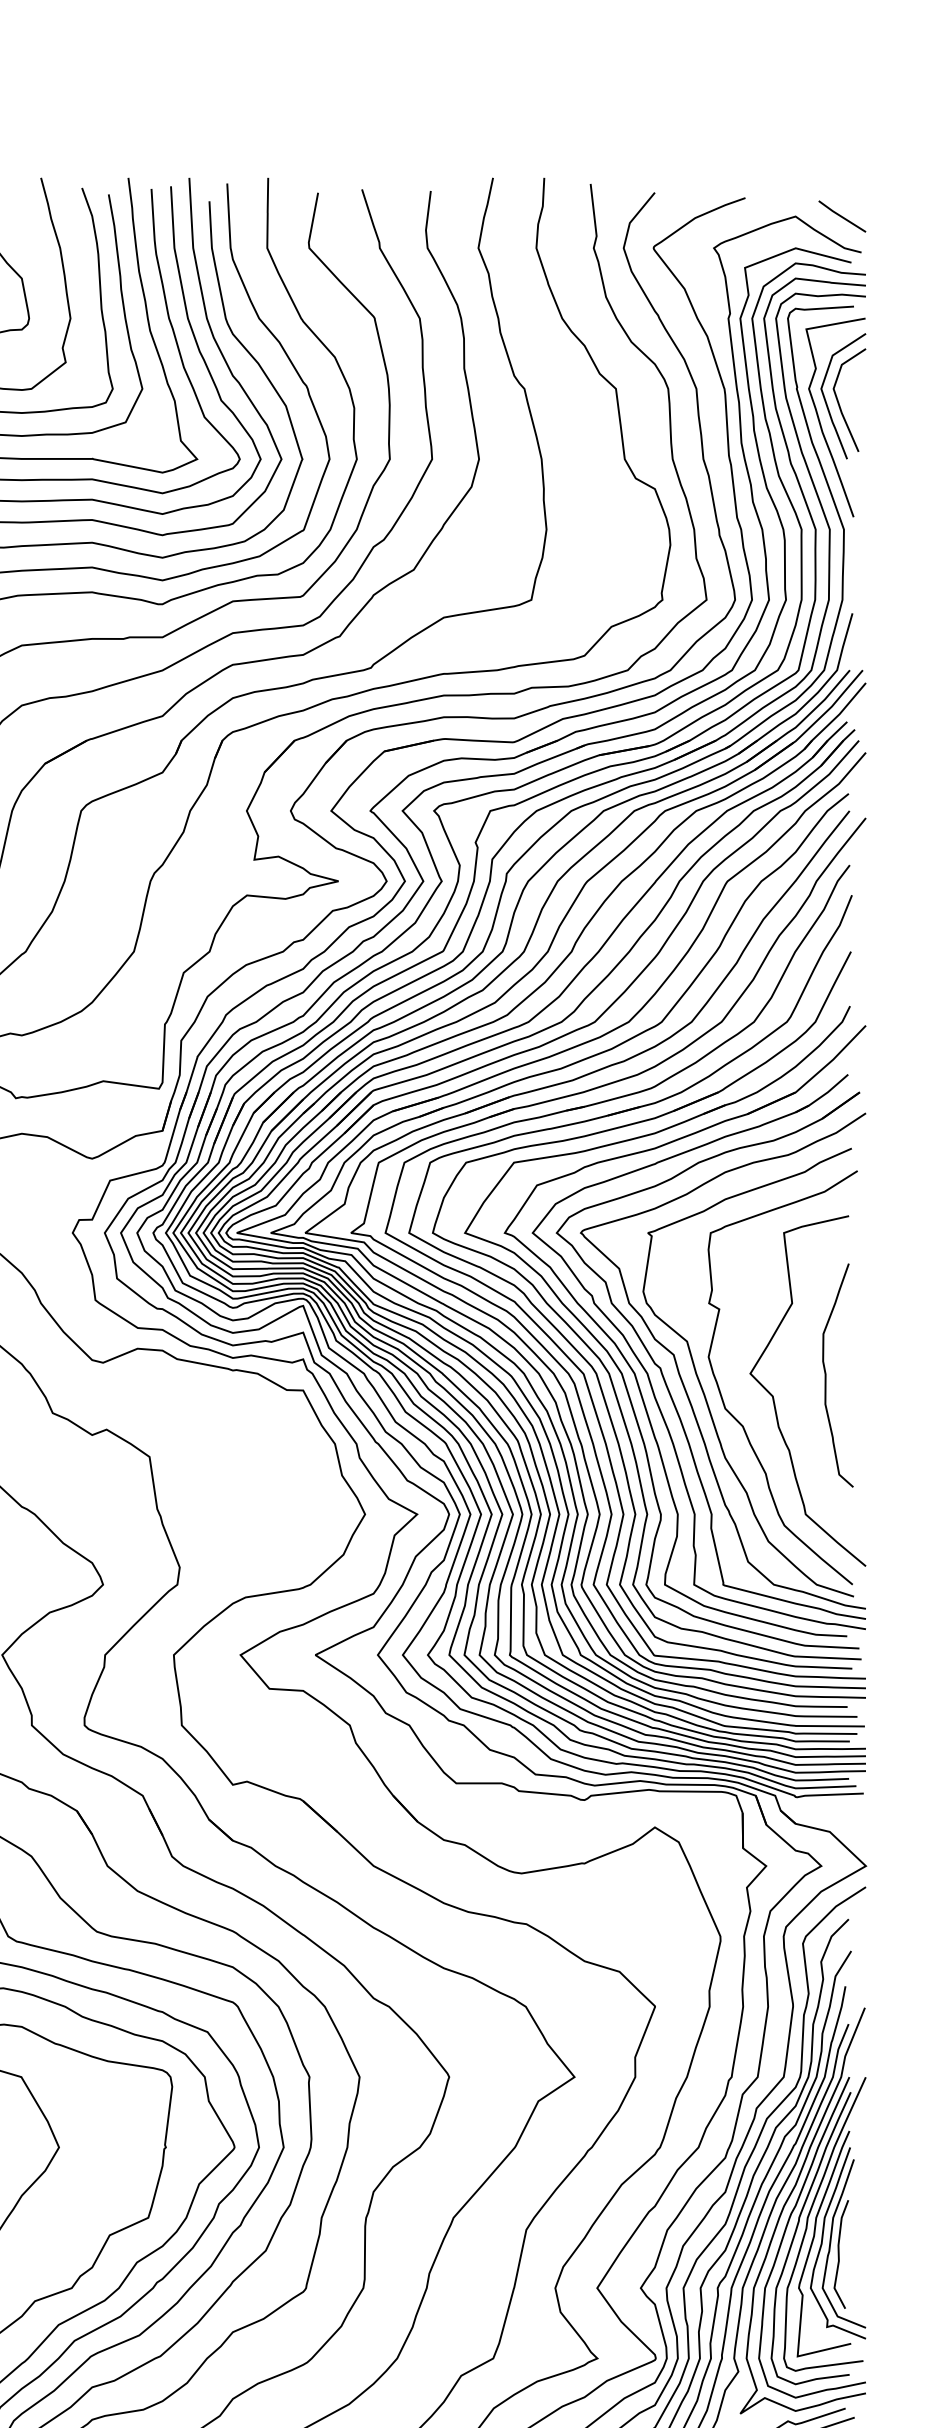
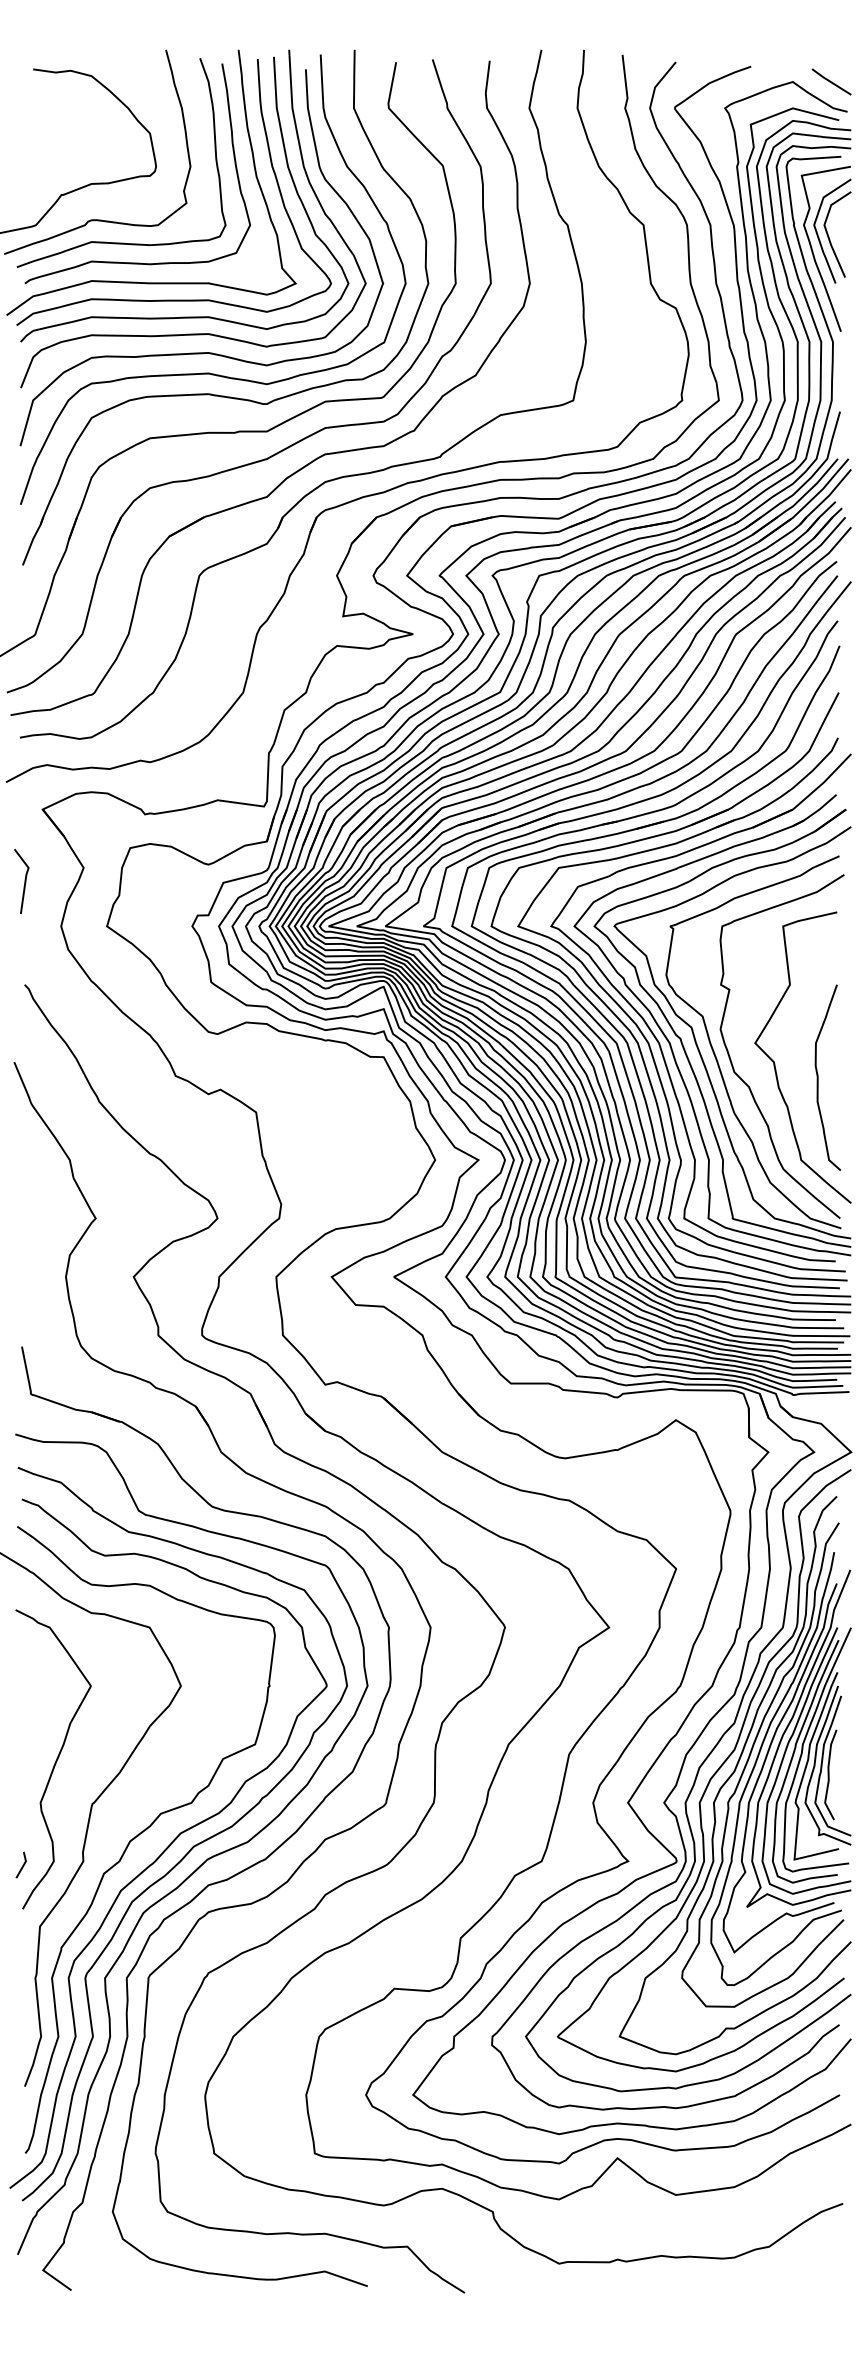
curve: (826, 1375) -> (818, 1077), moved

